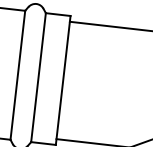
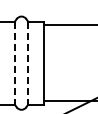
line: (17, 75) -> (14, 63), solid -> dashed
line: (38, 78) -> (28, 63), solid -> dashed

